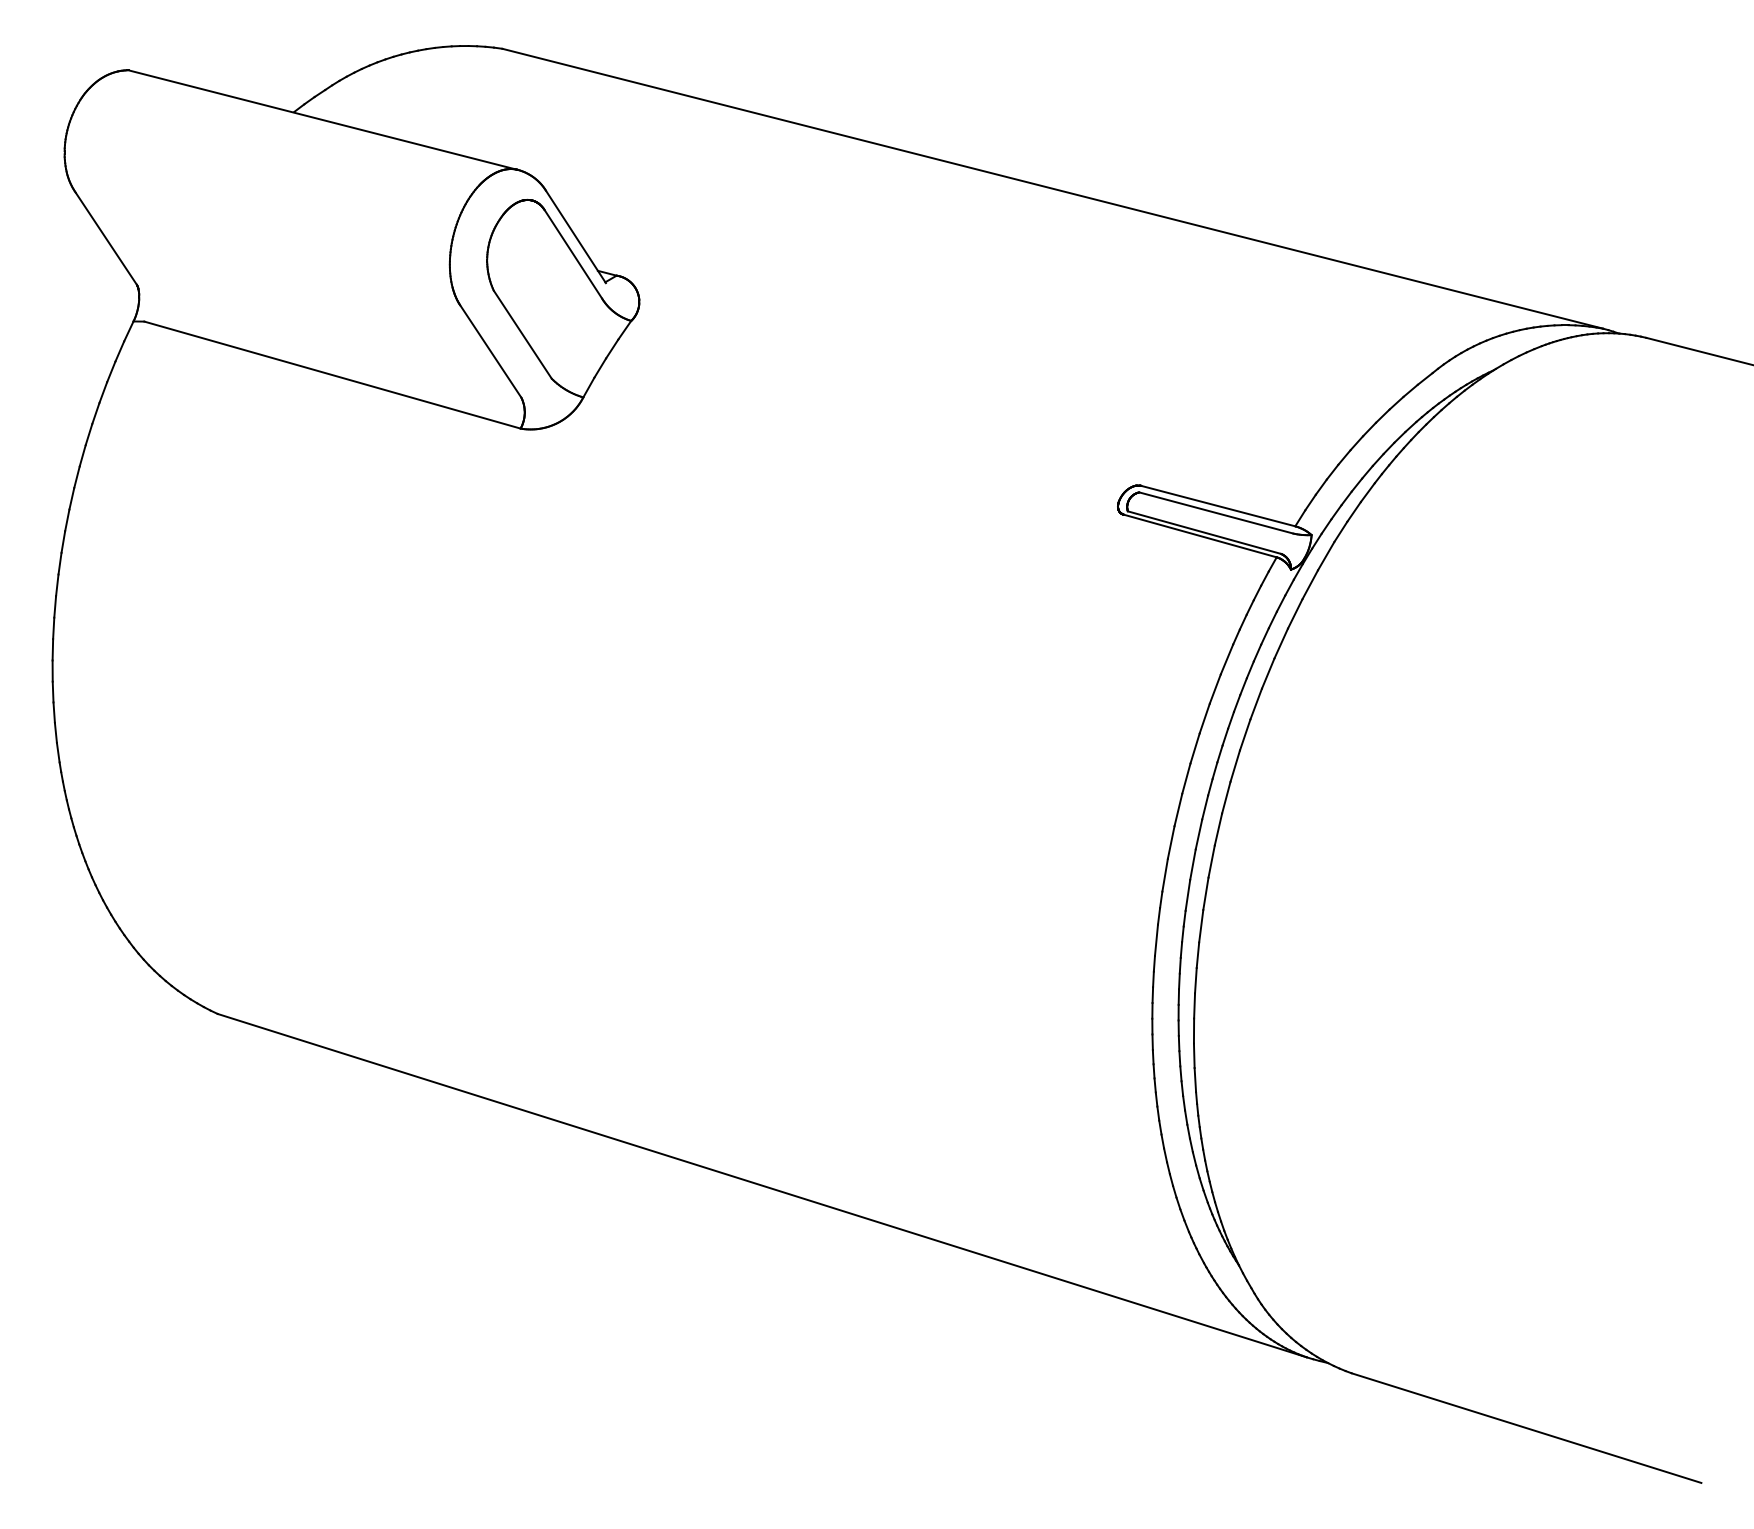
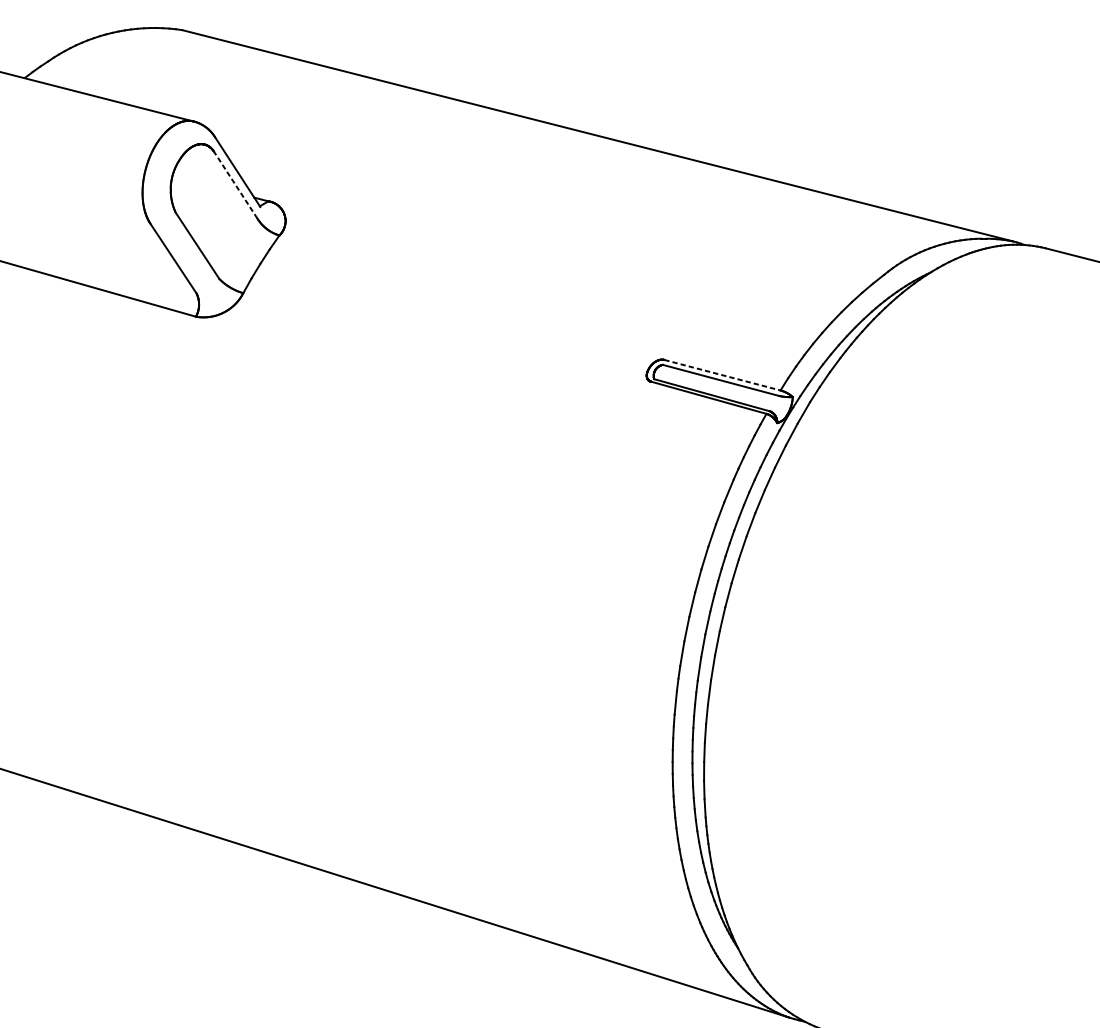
line: (573, 254) -> (235, 185), solid -> dashed
line: (1218, 506) -> (722, 375), solid -> dashed

